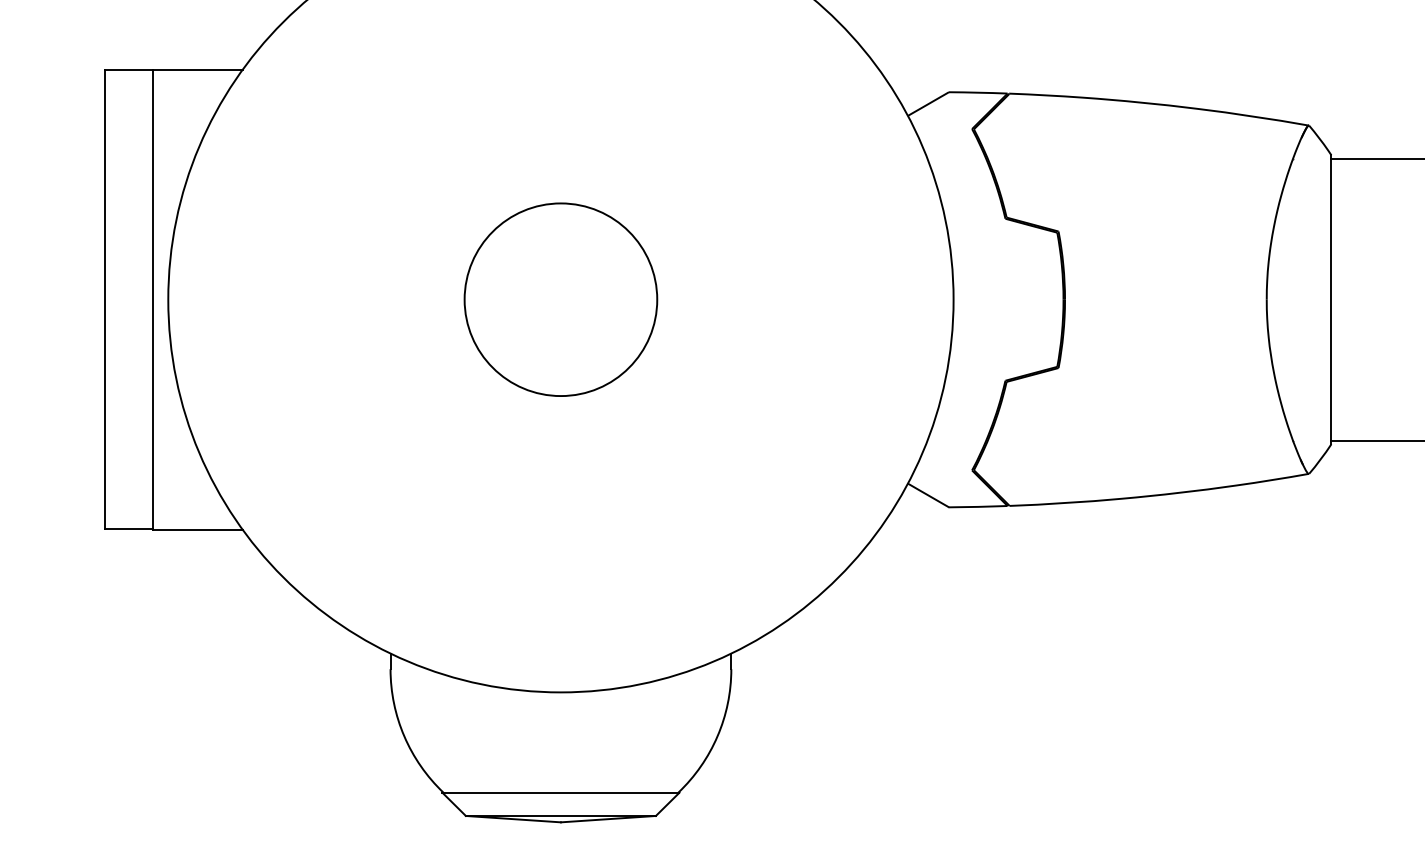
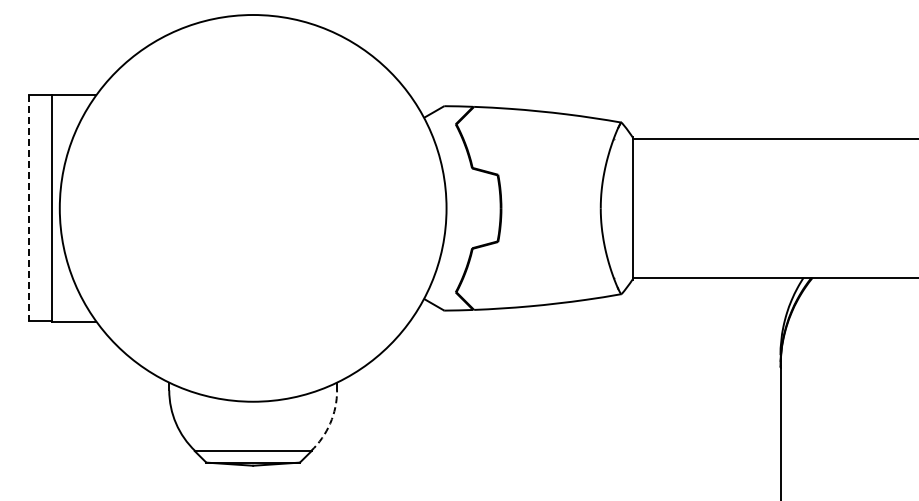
line: (104, 299) -> (28, 208), solid -> dashed
circle: (559, 299) -> (252, 208), removed
arc: (717, 736) -> (330, 423), solid -> dashed

